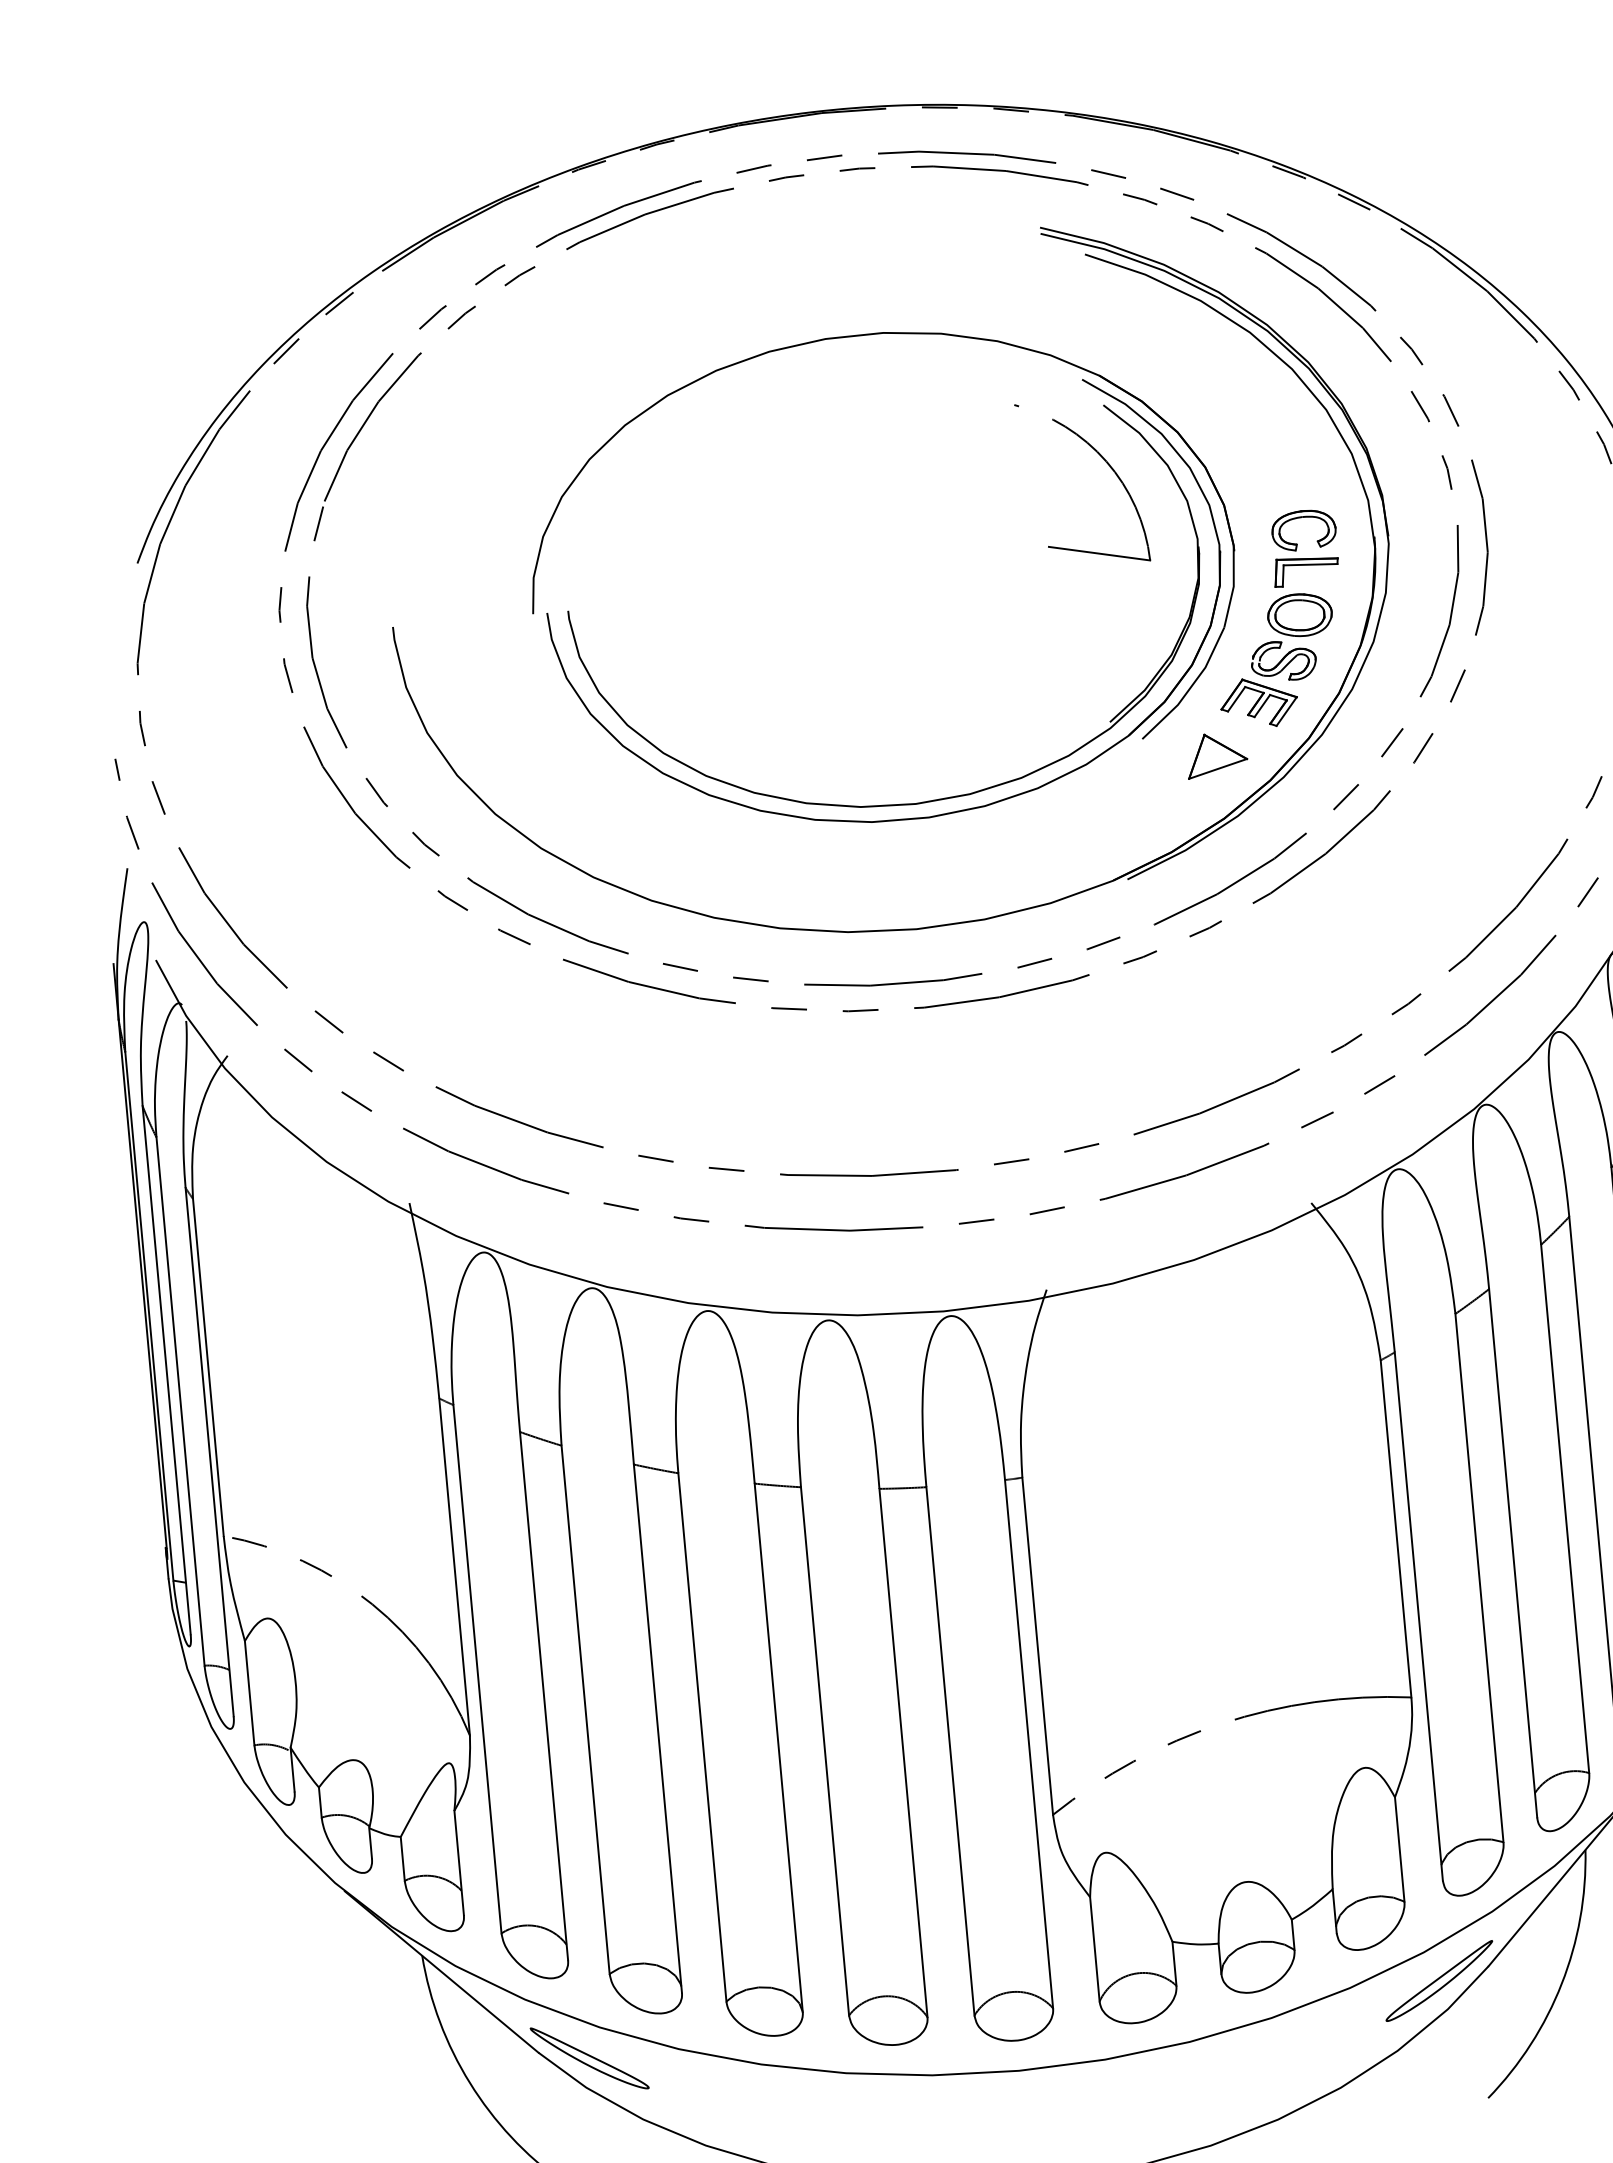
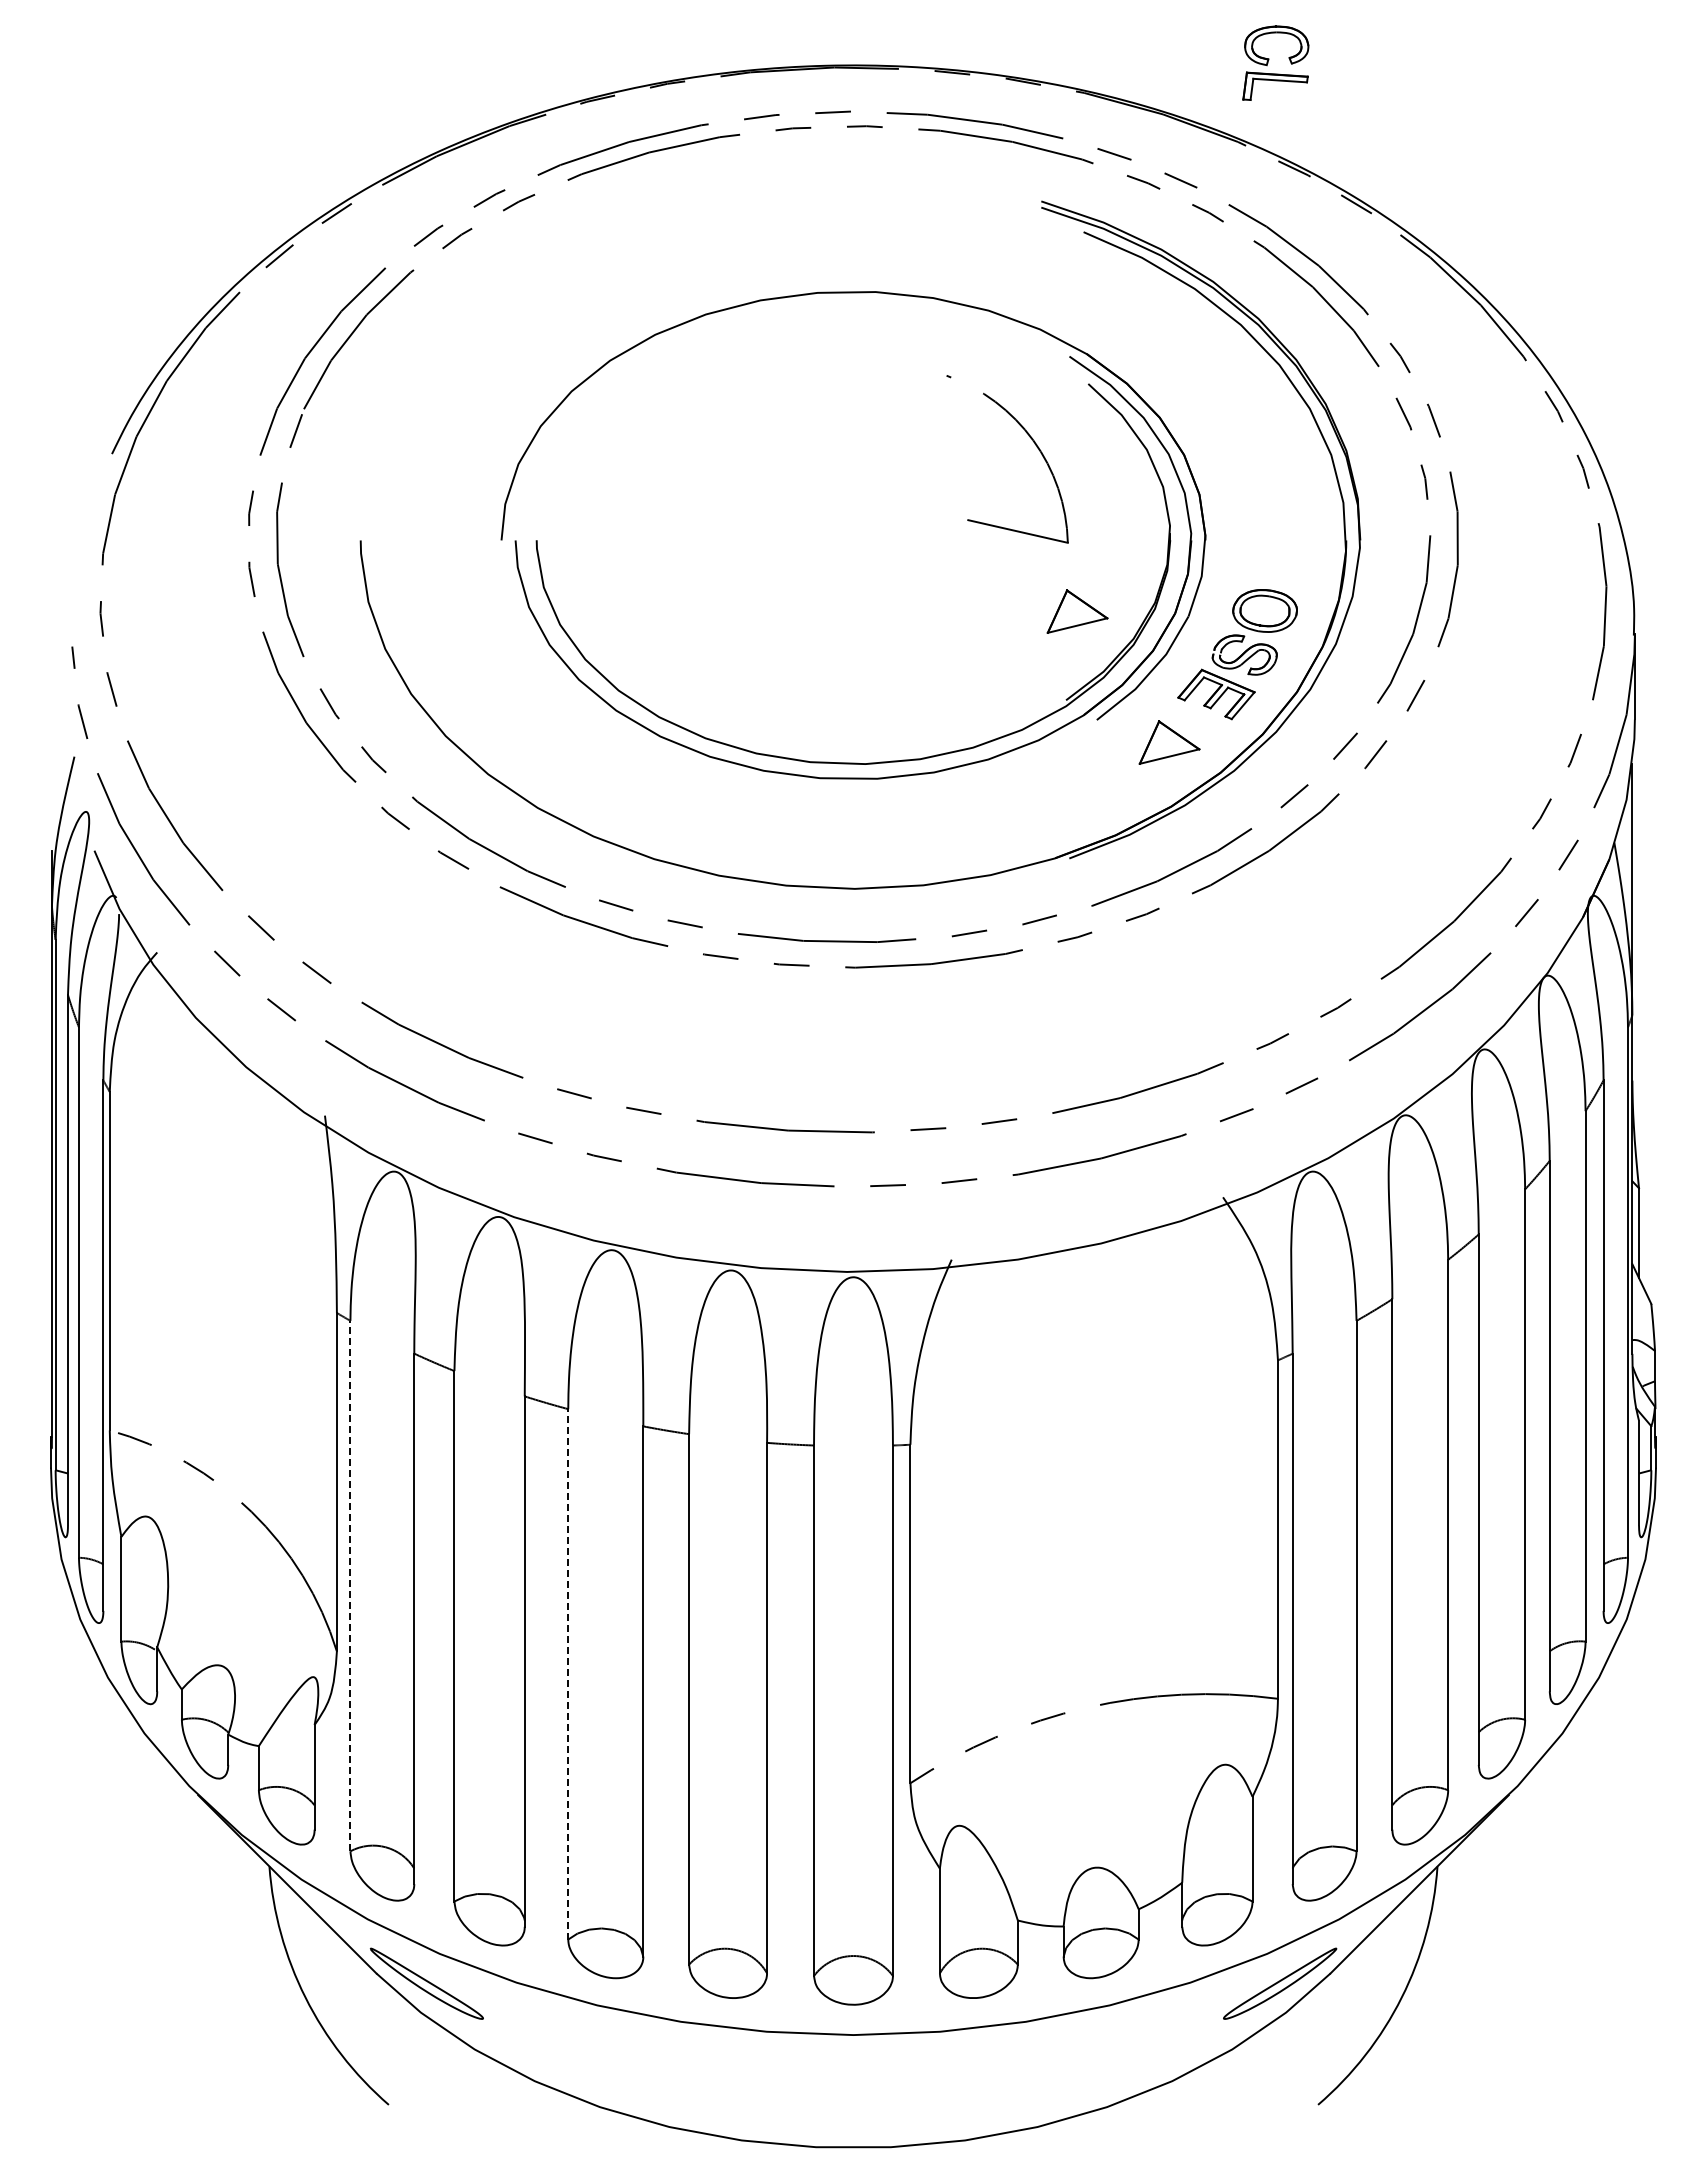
part: (1105, 462) -> (1032, 441), moved
part: (1298, 545) -> (1269, 60), moved
part: (1113, 632) -> (1077, 611), added
line: (477, 1668) -> (350, 1585), solid -> dashed
line: (702, 1736) -> (568, 1673), solid -> dashed

